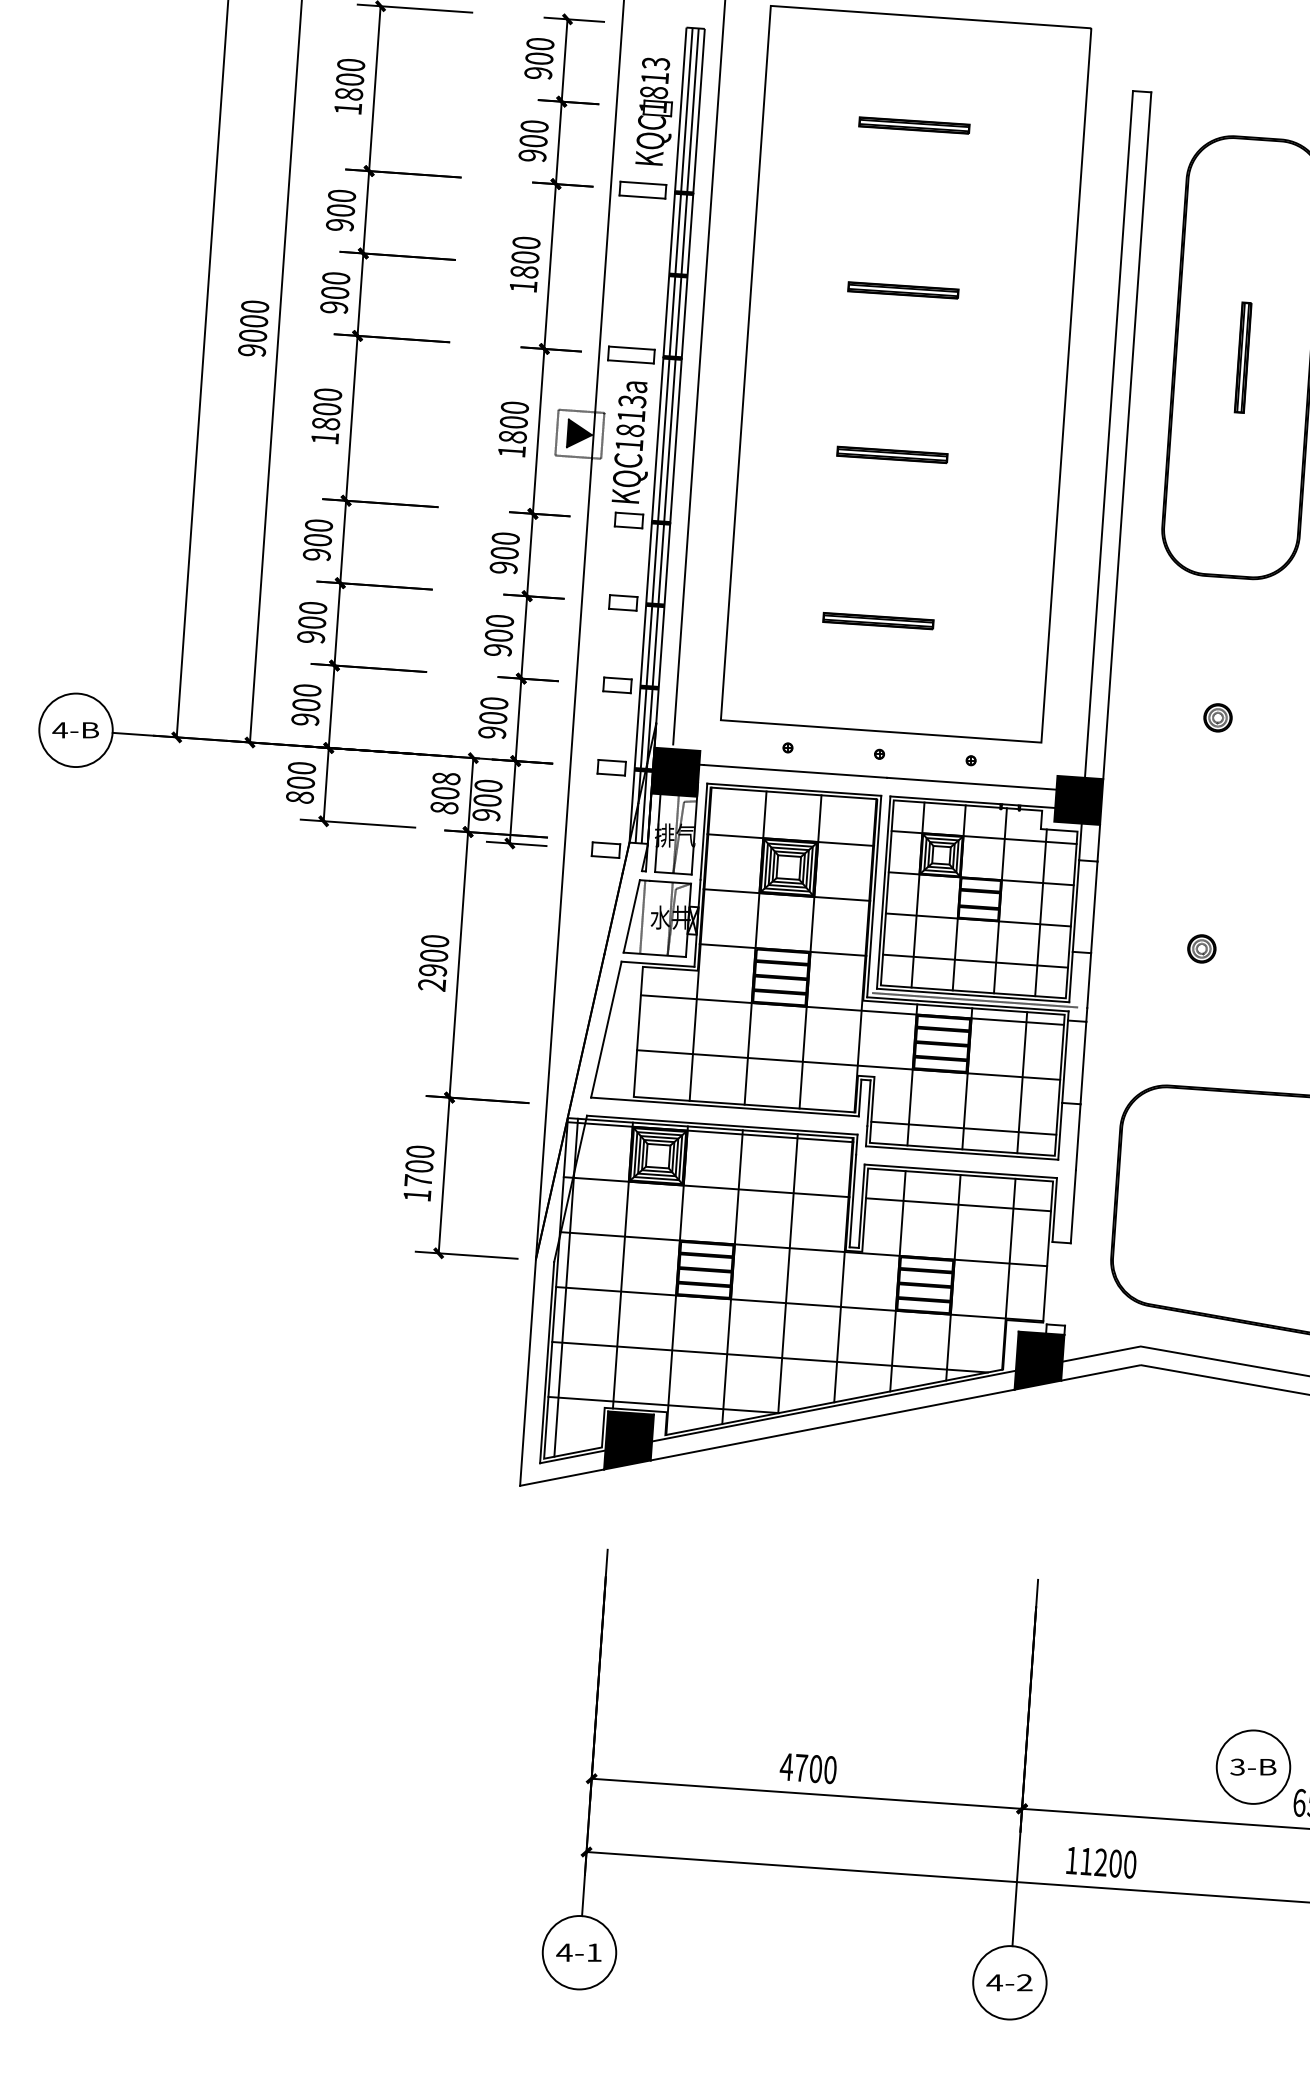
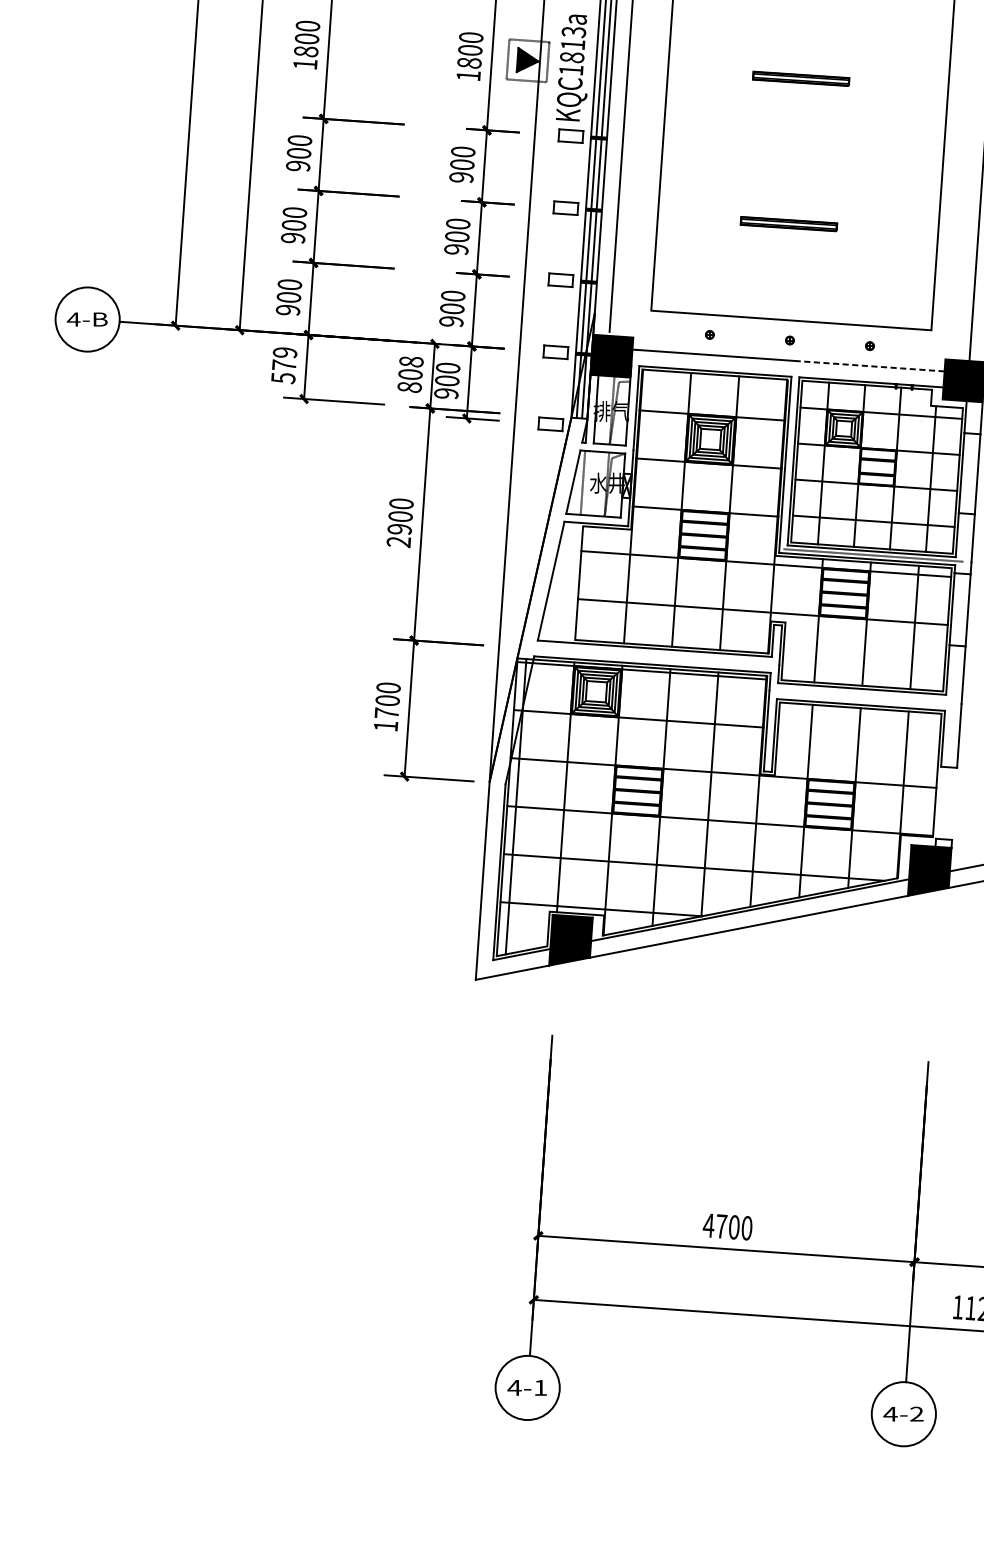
text: (301, 783) -> (284, 366), 800 -> 579
line: (971, 783) -> (870, 366), solid -> dashed
line: (963, 1127) -> (863, 666), removed
line: (957, 1204) -> (858, 733), removed

